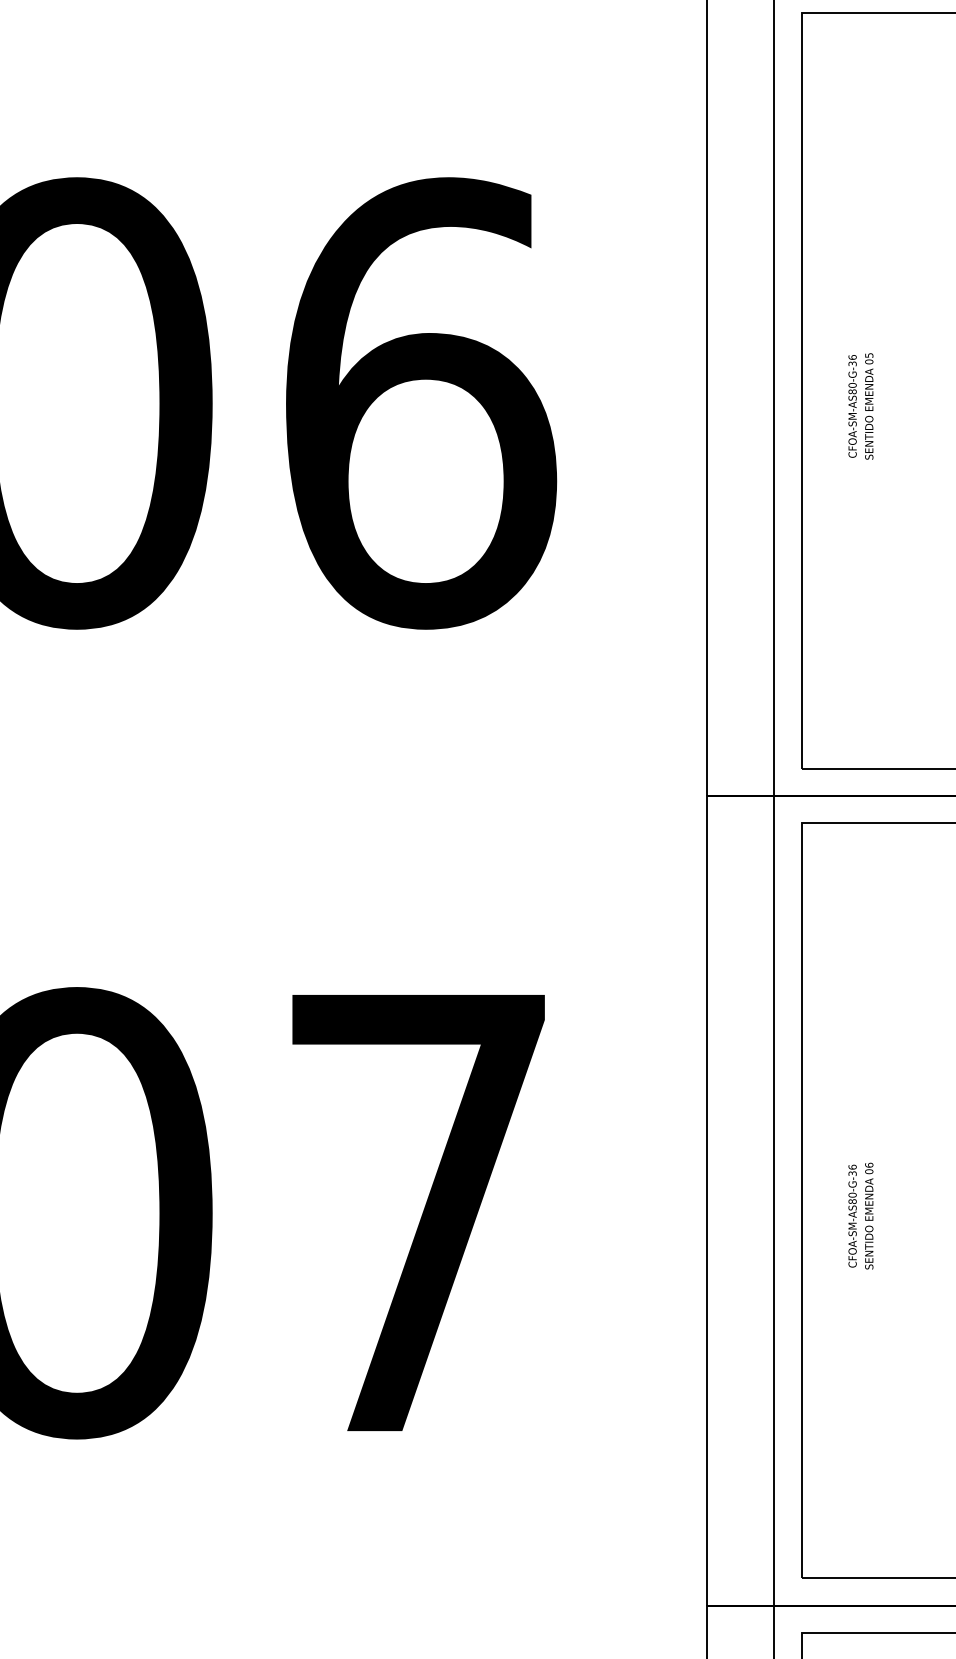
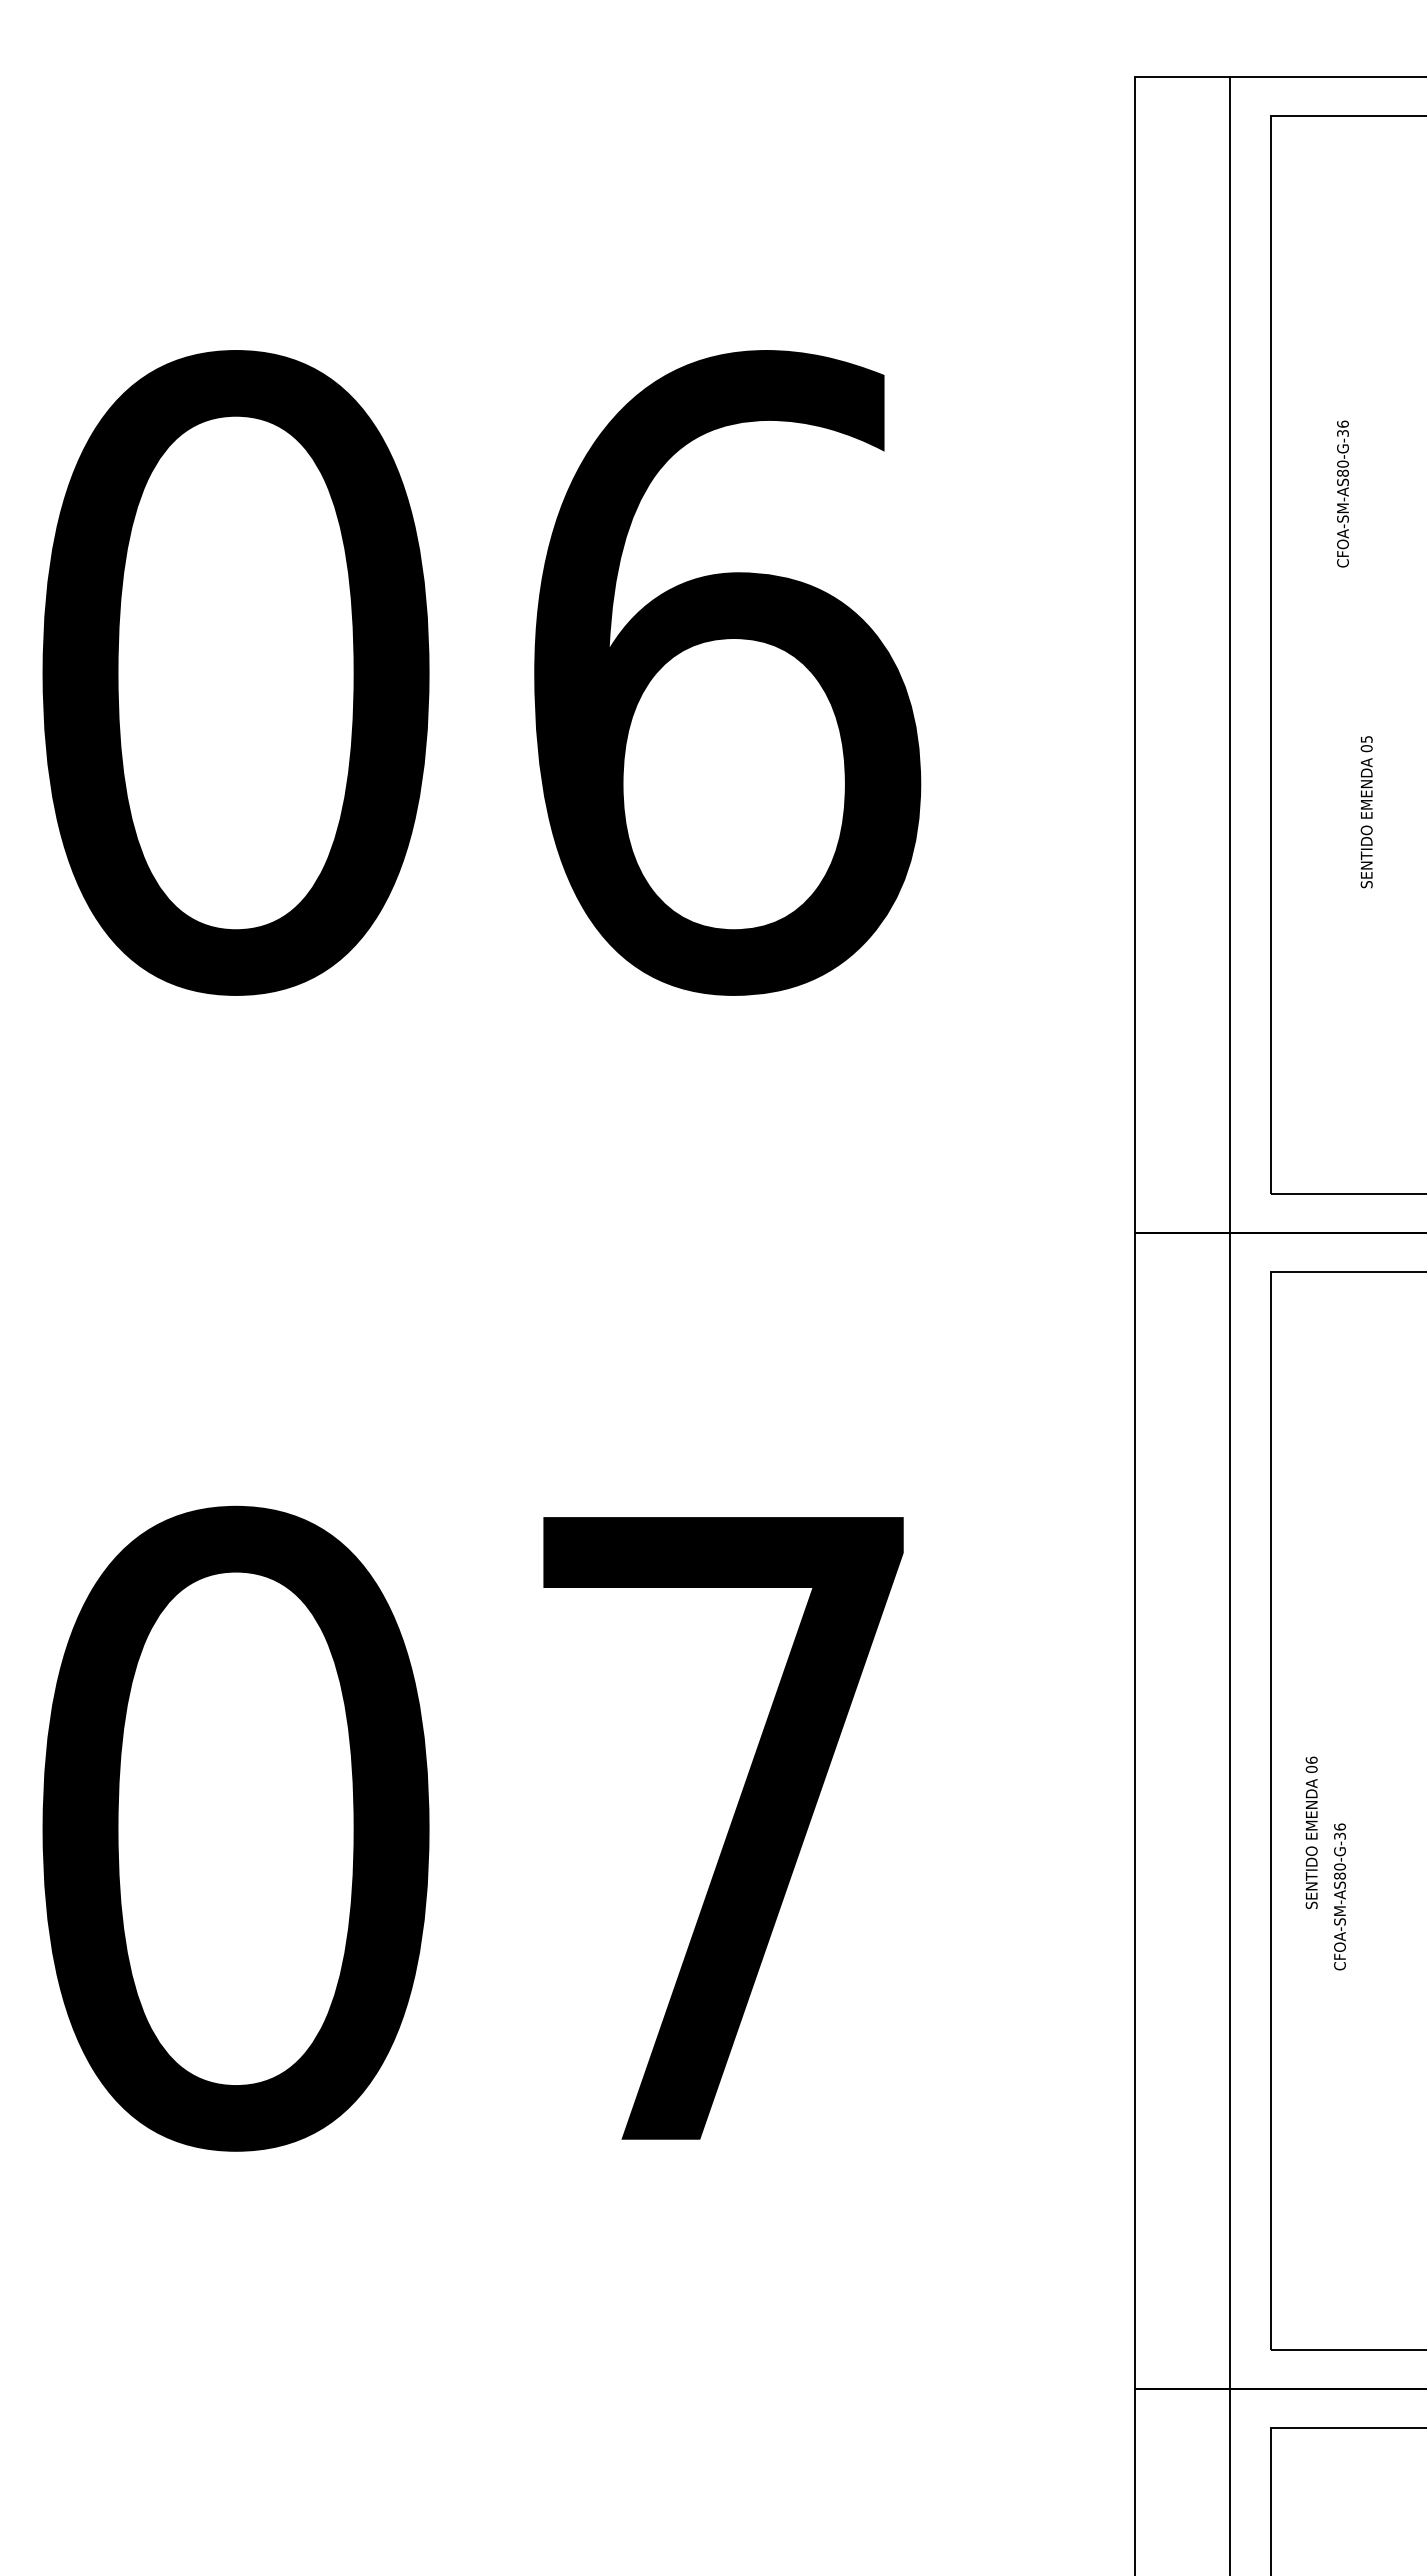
text: (852, 405) -> (1342, 493), moved
text: (869, 406) -> (1366, 812), moved
text: (852, 1215) -> (1339, 1896), moved
text: (869, 1215) -> (1311, 1832), moved

